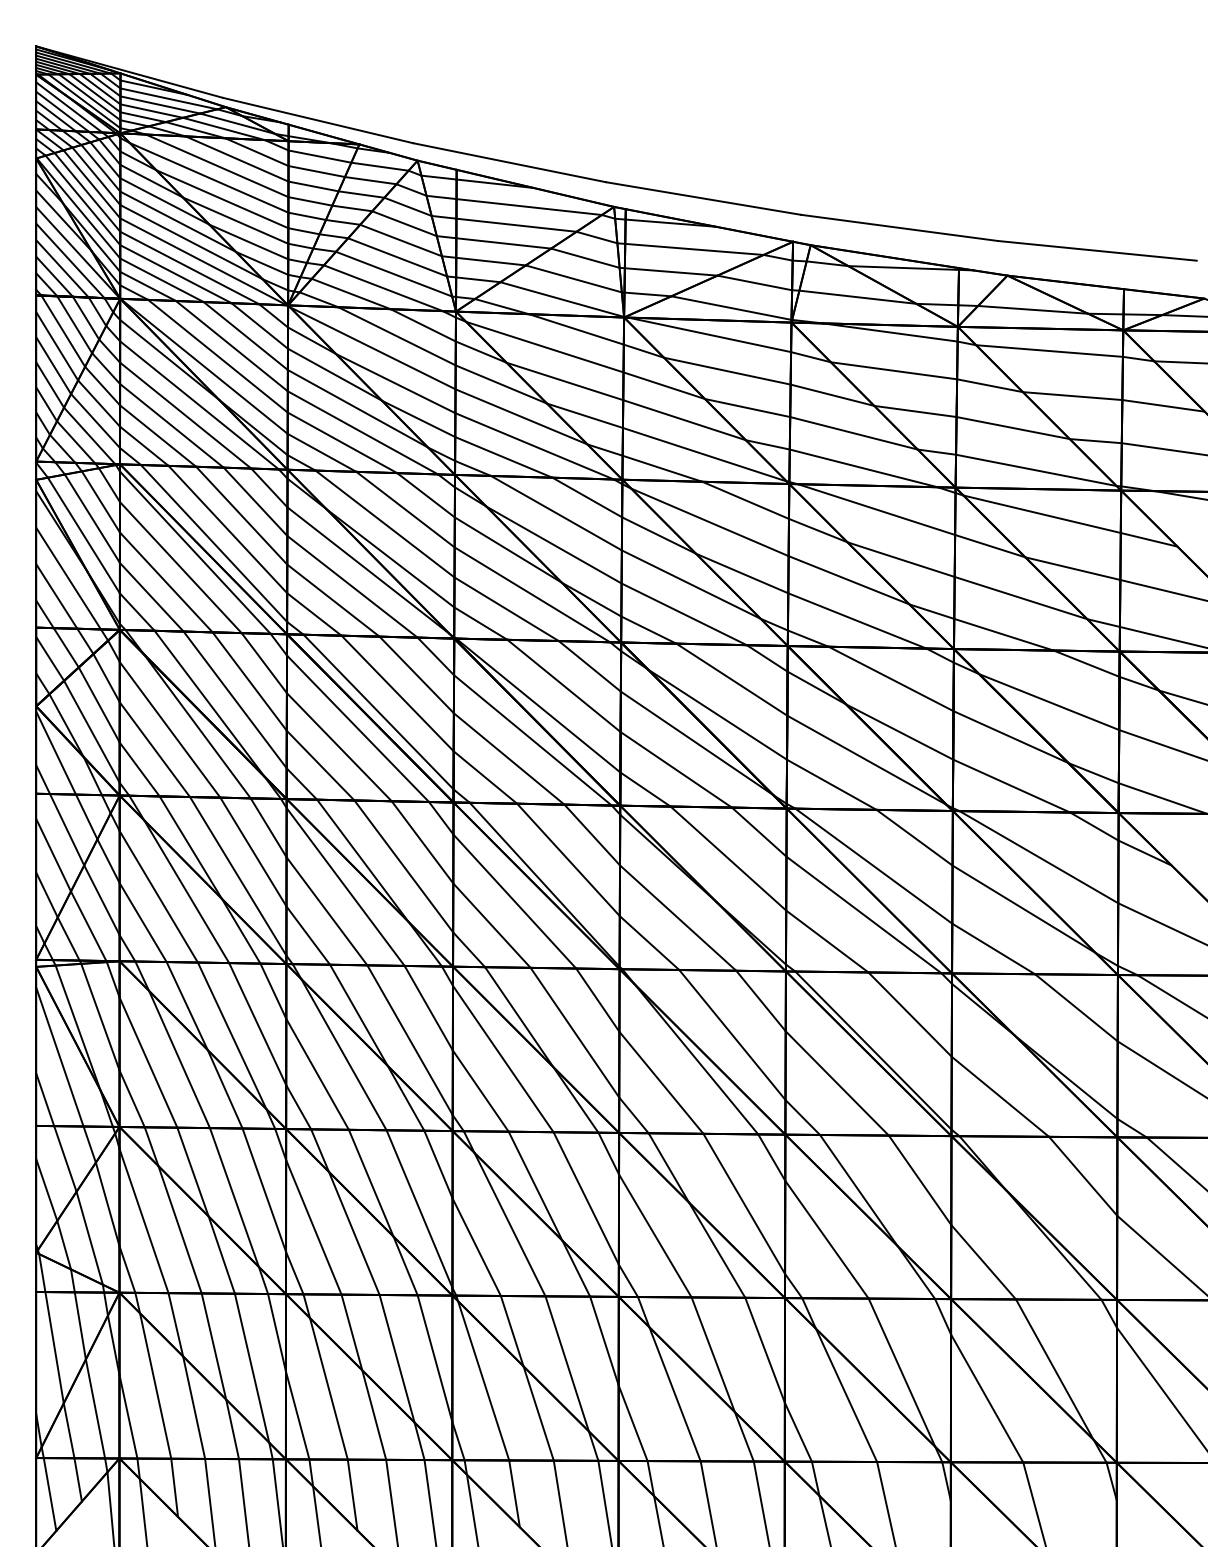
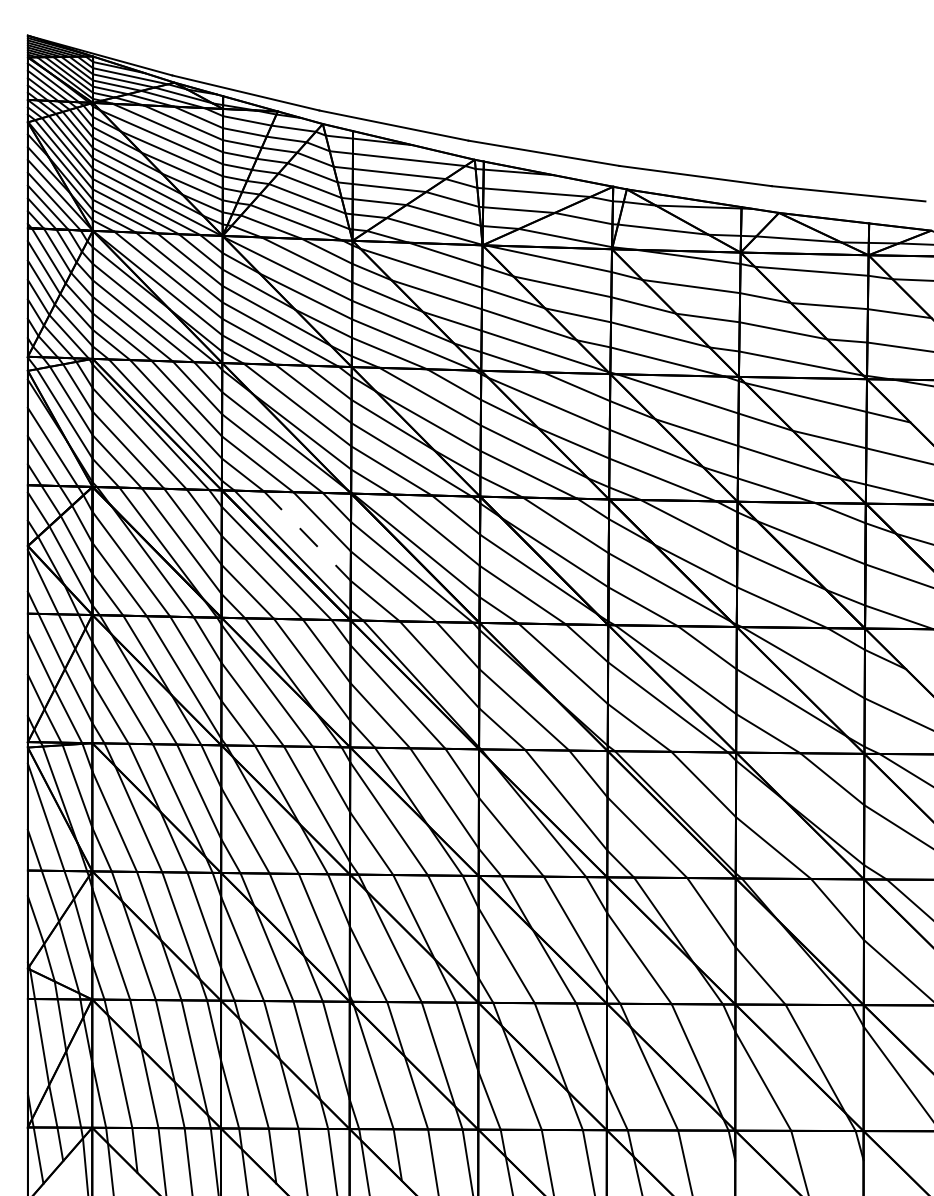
line: (397, 693) -> (307, 536), solid -> dashed

